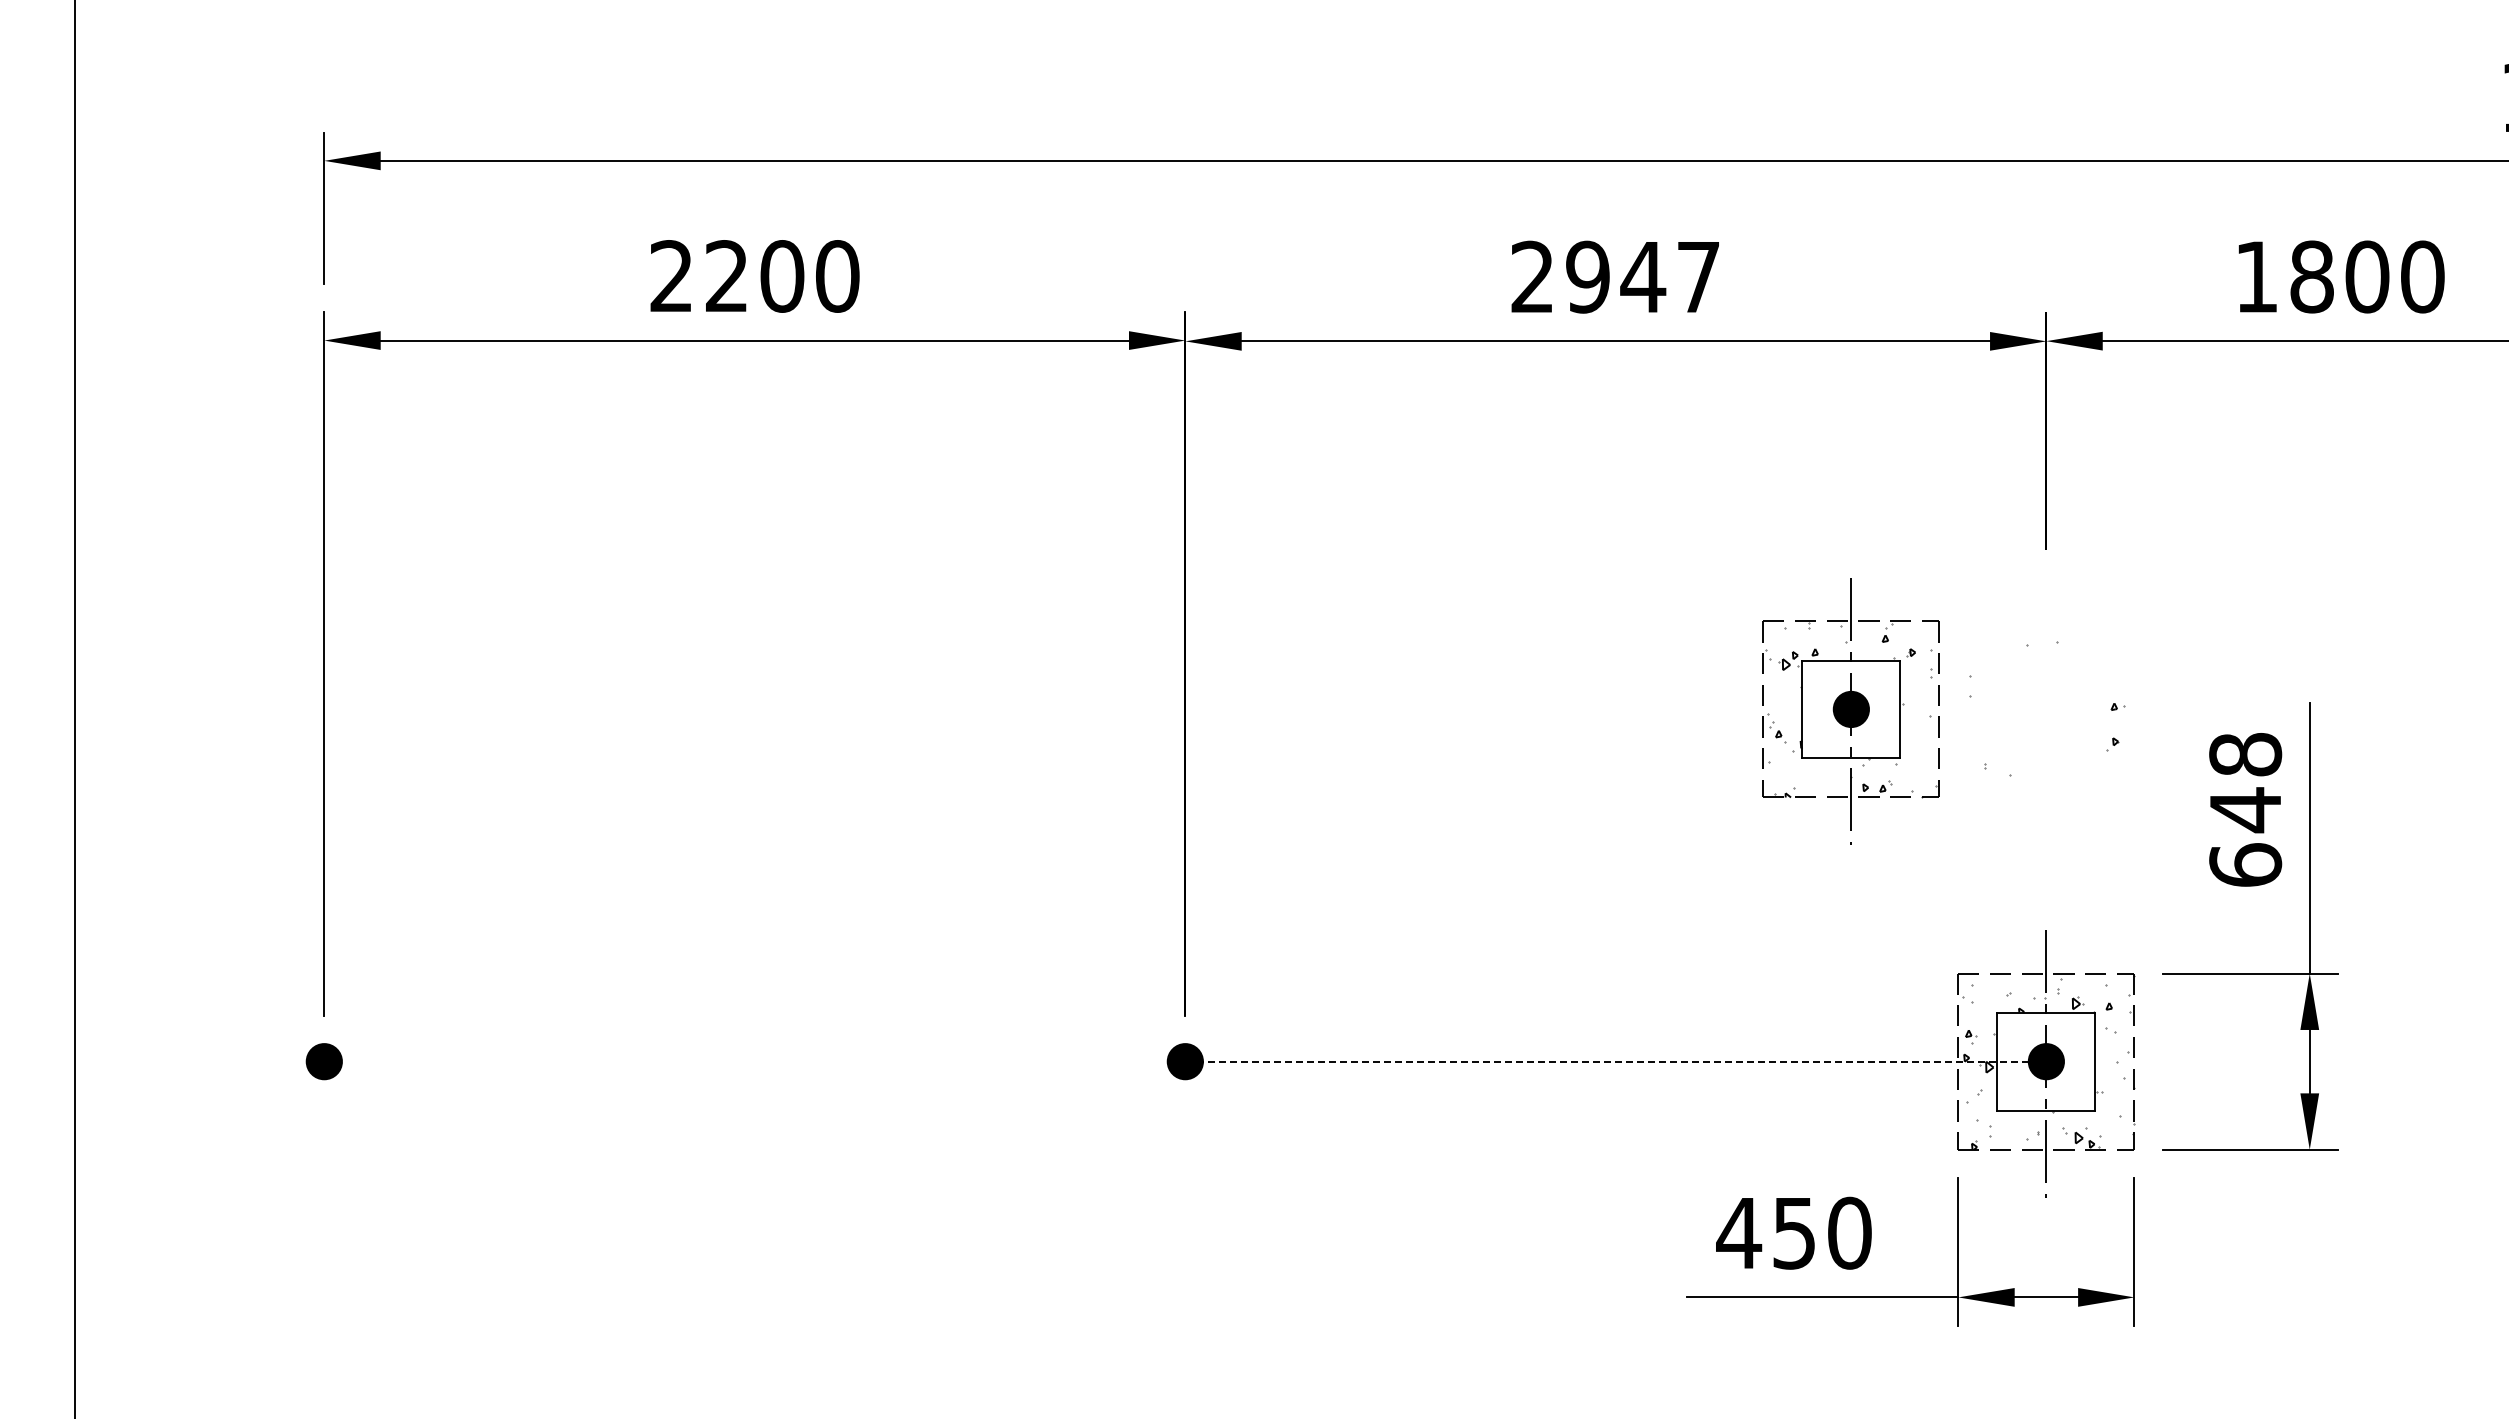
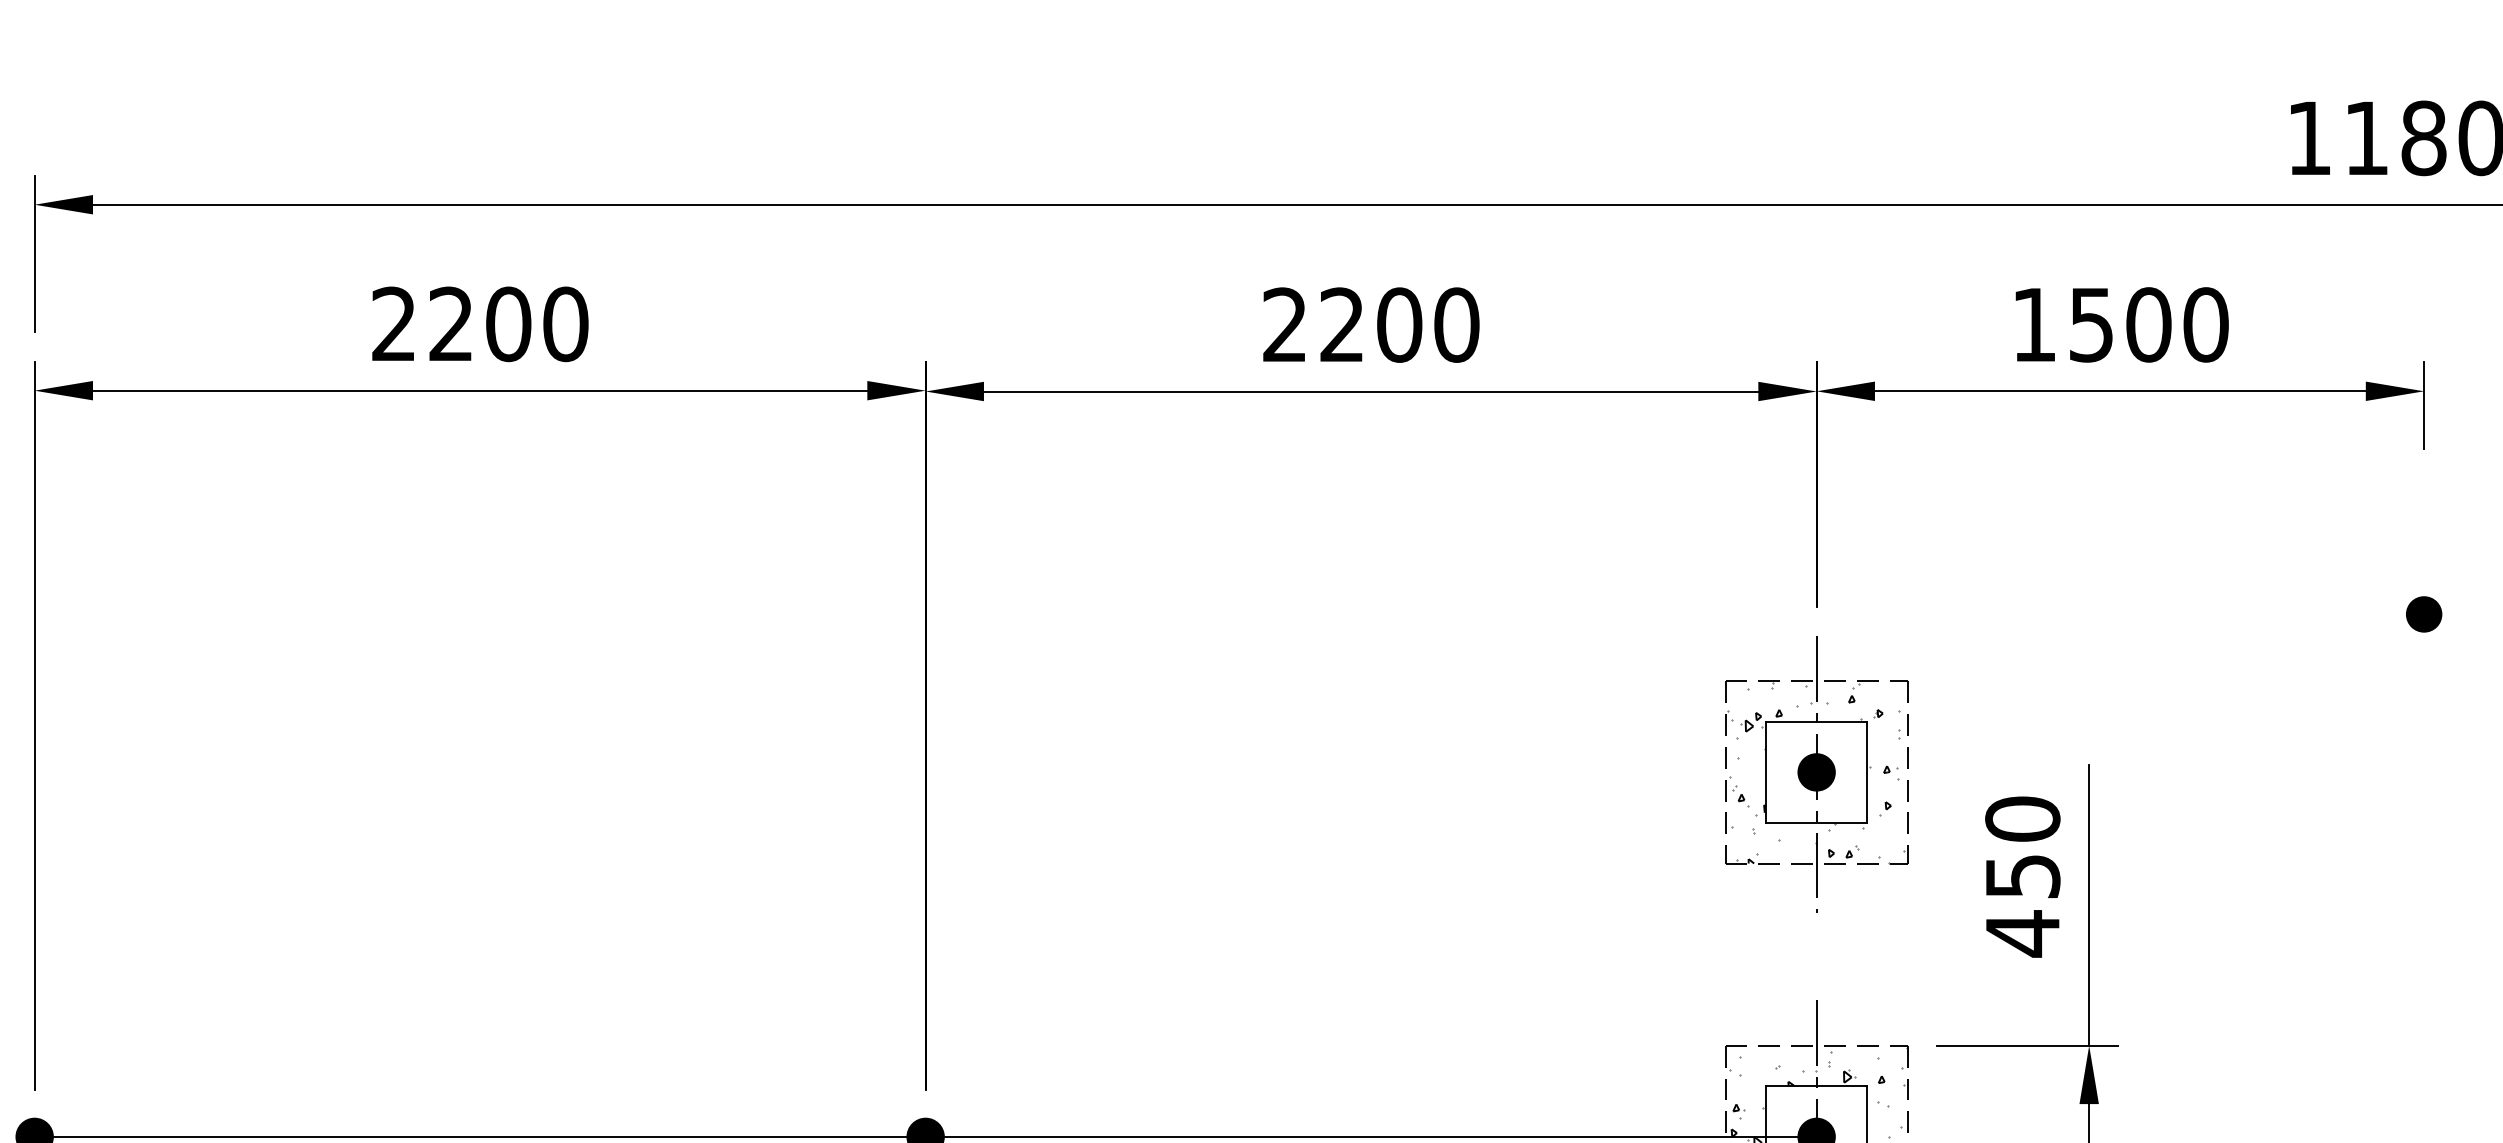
text: (1643, 276) -> (1399, 324), 2947 -> 2200
text: (2311, 276) -> (2090, 324), 1800 -> 1500
part: (1850, 711) -> (1815, 774), moved
text: (2245, 810) -> (2022, 876), 648 -> 450
line: (754, 1061) -> (479, 1136), added
line: (1615, 1061) -> (1370, 1136), dashed -> solid

